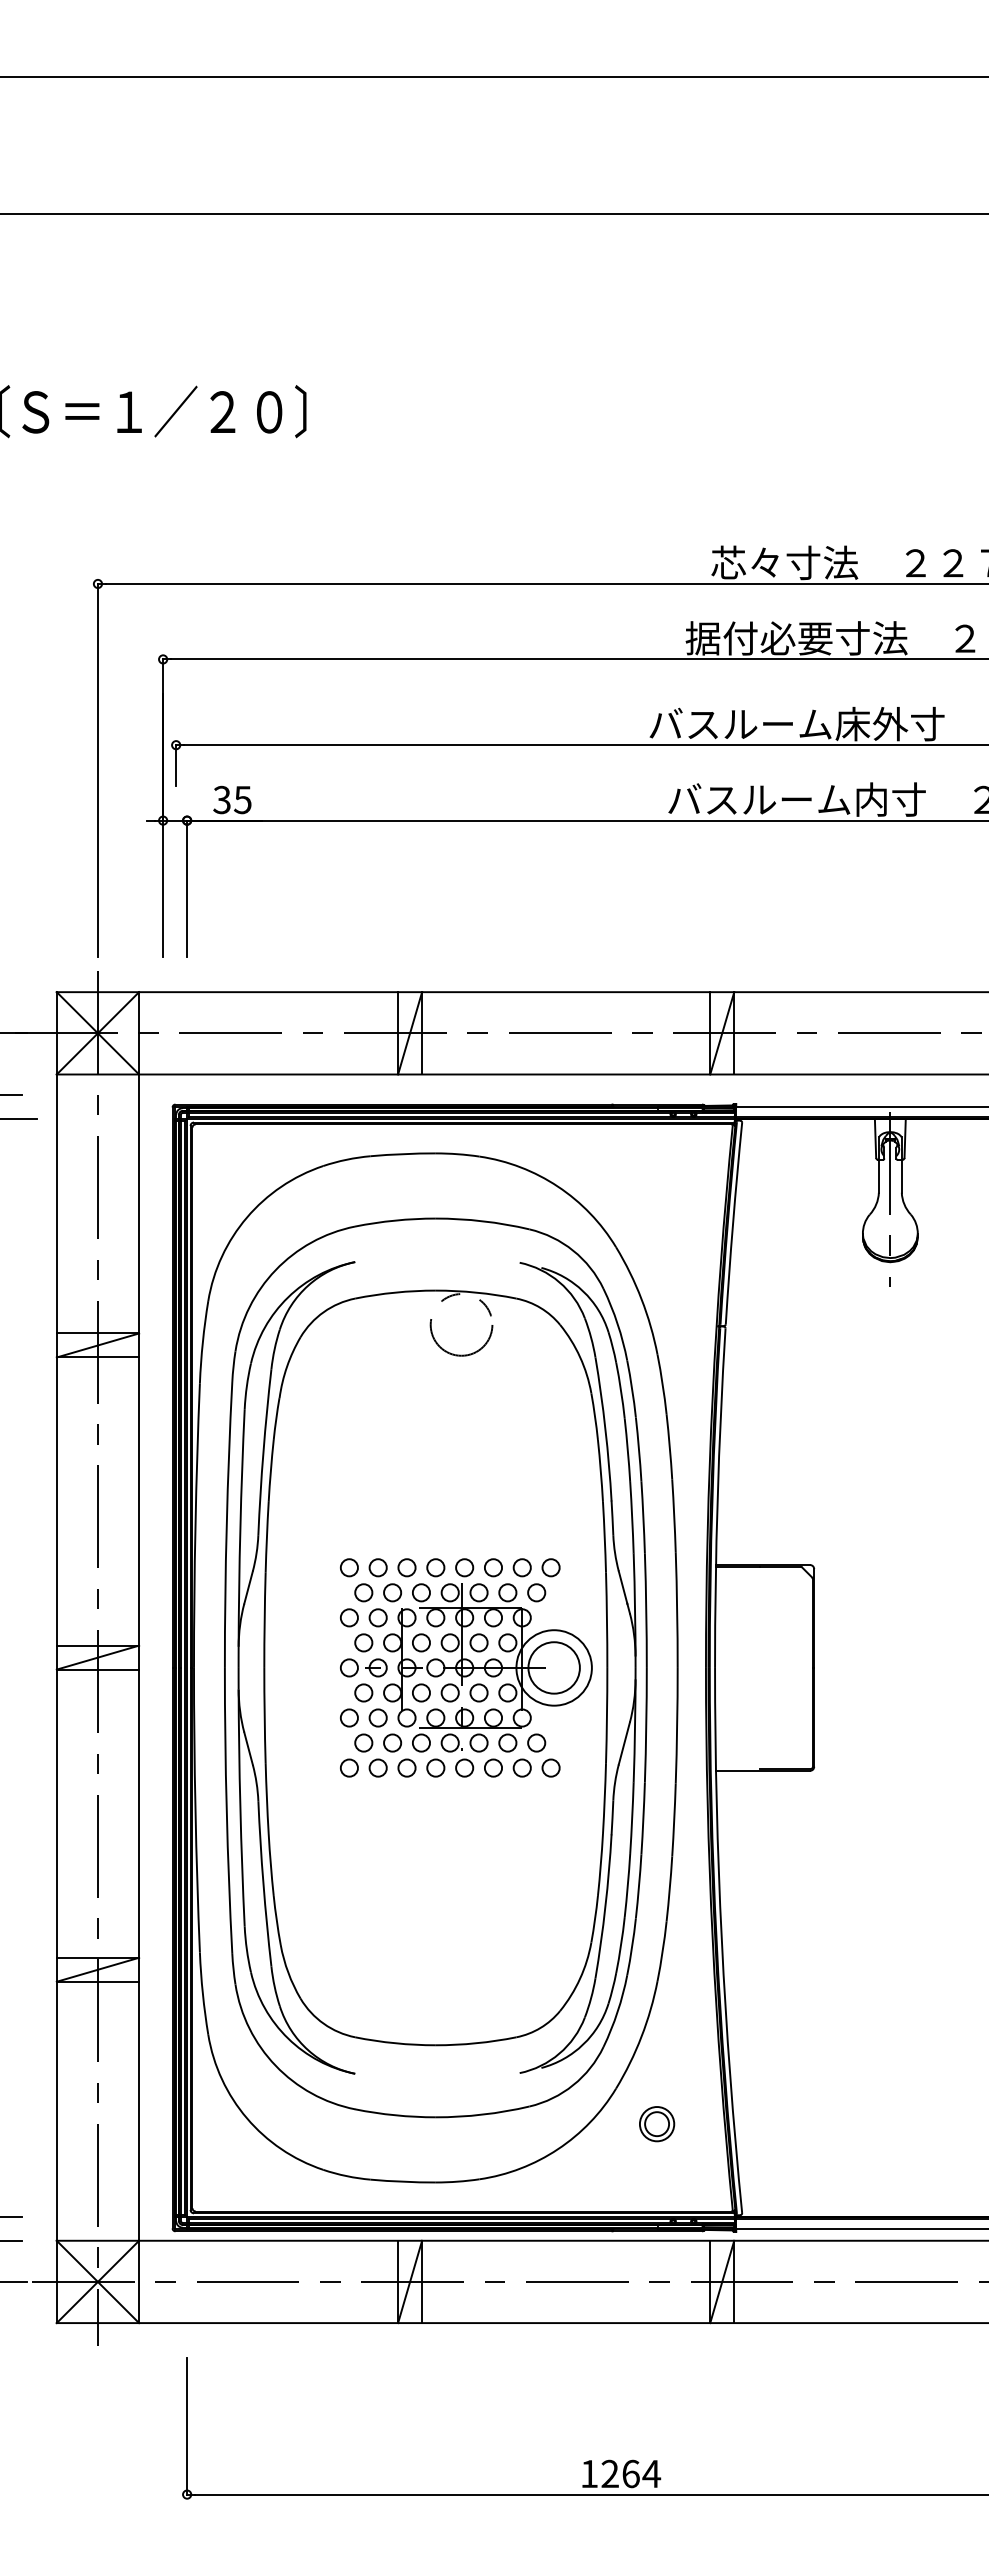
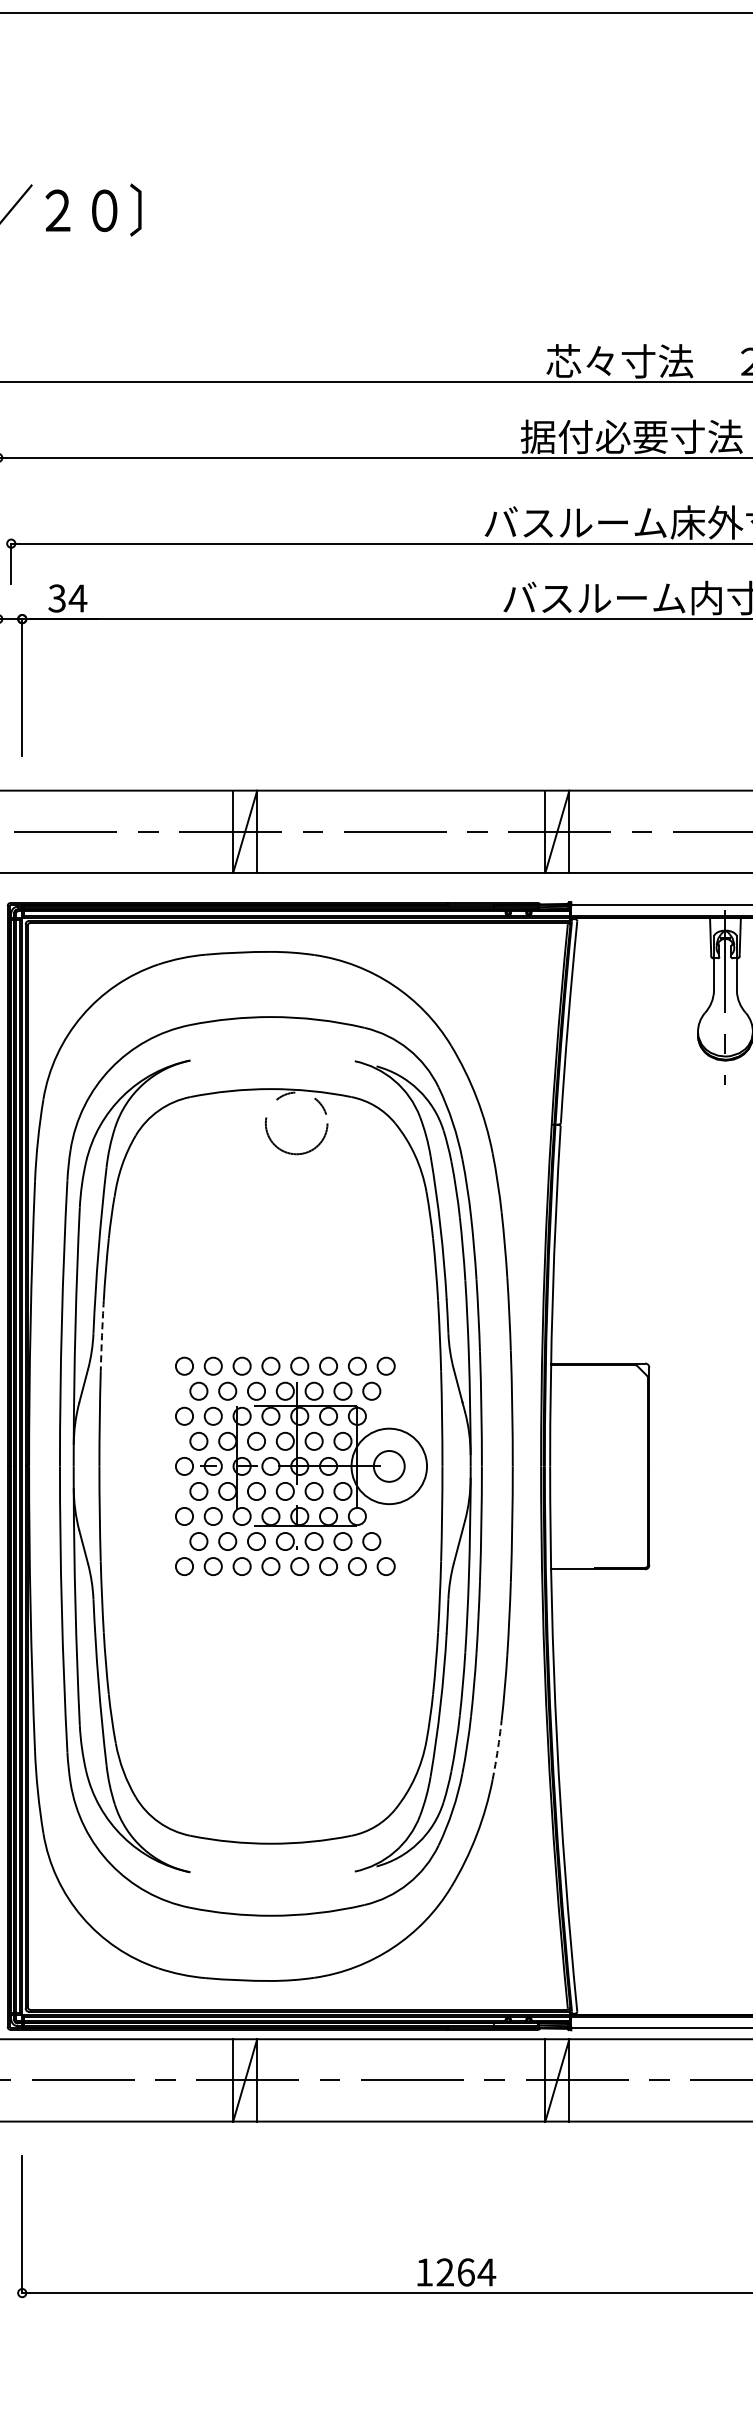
text: (242, 800) -> (77, 598), 35 -> 34
arc: (266, 1537) -> (101, 1335), solid -> dashed
circle: (553, 1667) -> (388, 1465), size x0.6
arc: (662, 1951) -> (497, 1749), solid -> dashed
part: (657, 2124) -> (492, 1922), removed

